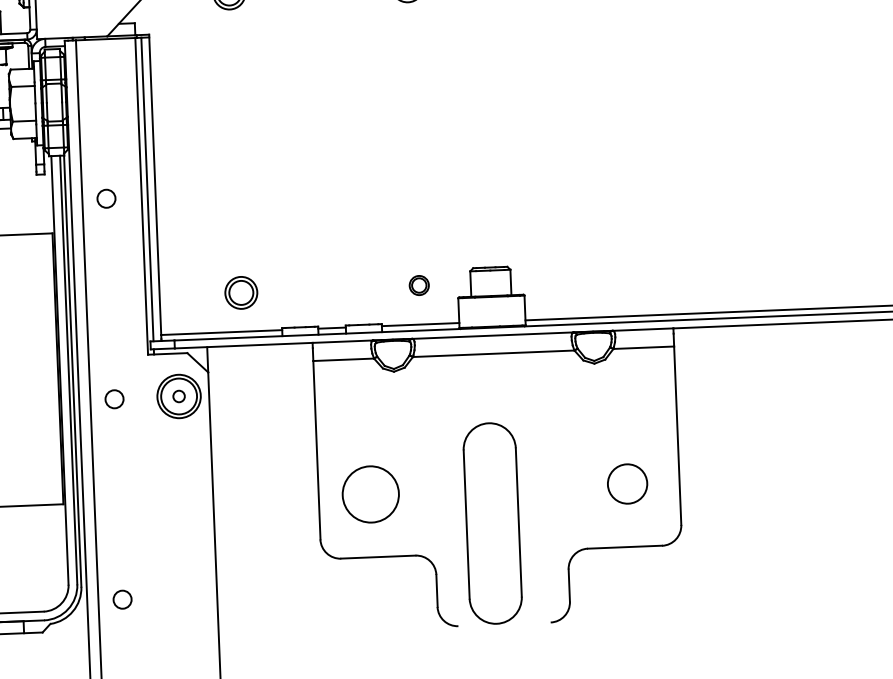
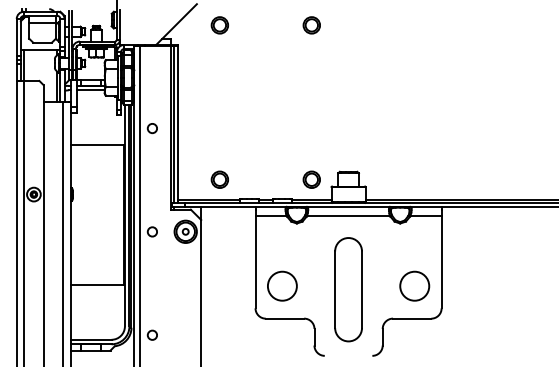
part: (418, 285) -> (311, 179), size x1.67
circle: (626, 482) -> (414, 285), size x1.43
part: (492, 523) -> (348, 289), moved

